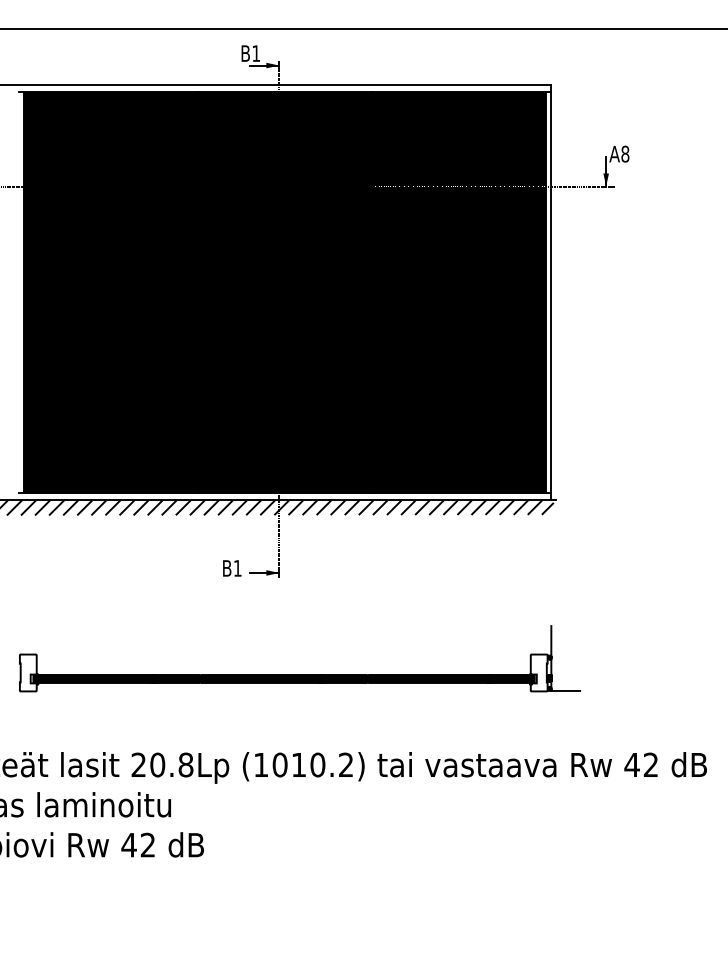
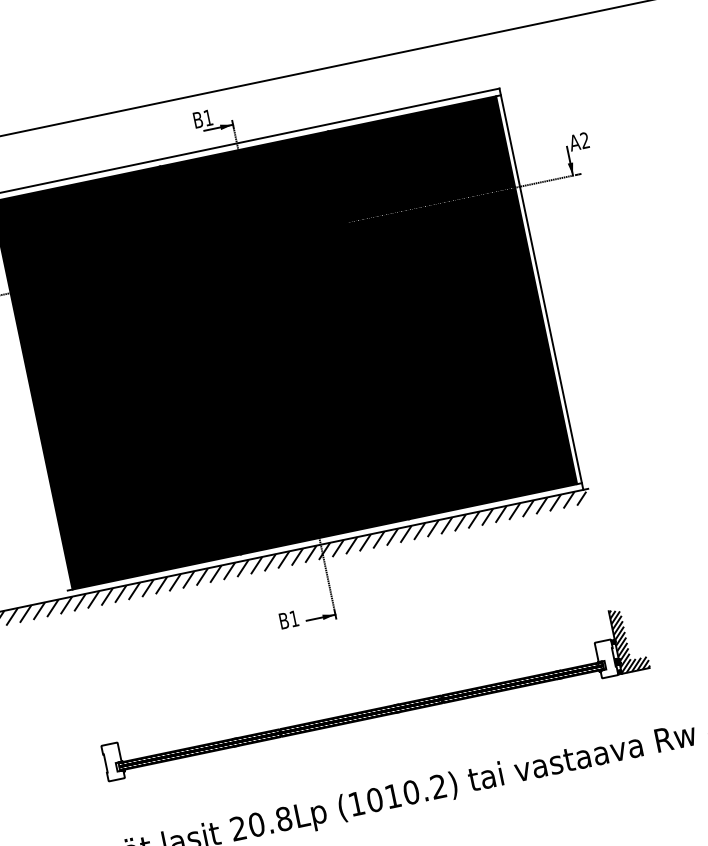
text: (625, 153) -> (585, 139), A8 -> A2
hatch: (566, 657) -> (629, 638), added

